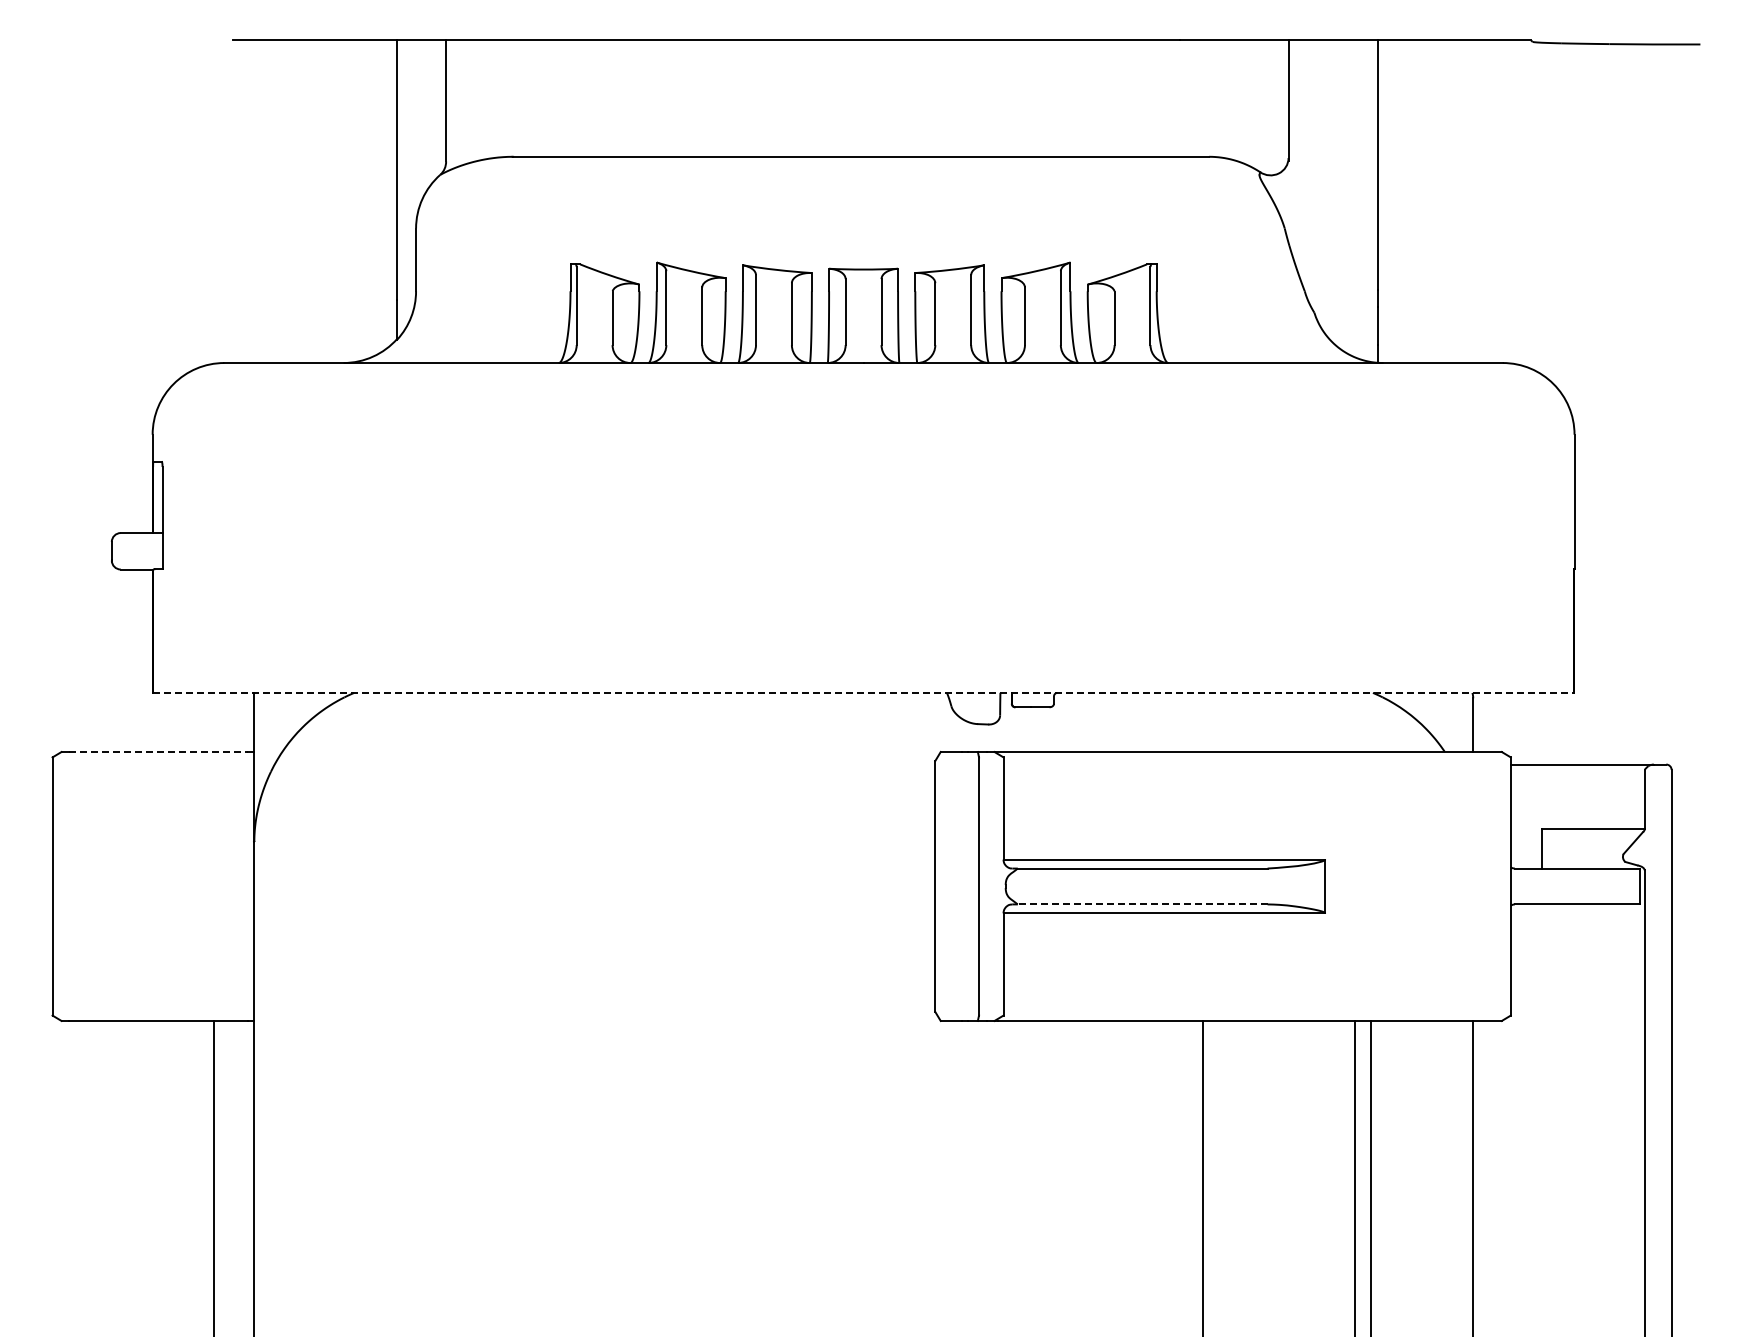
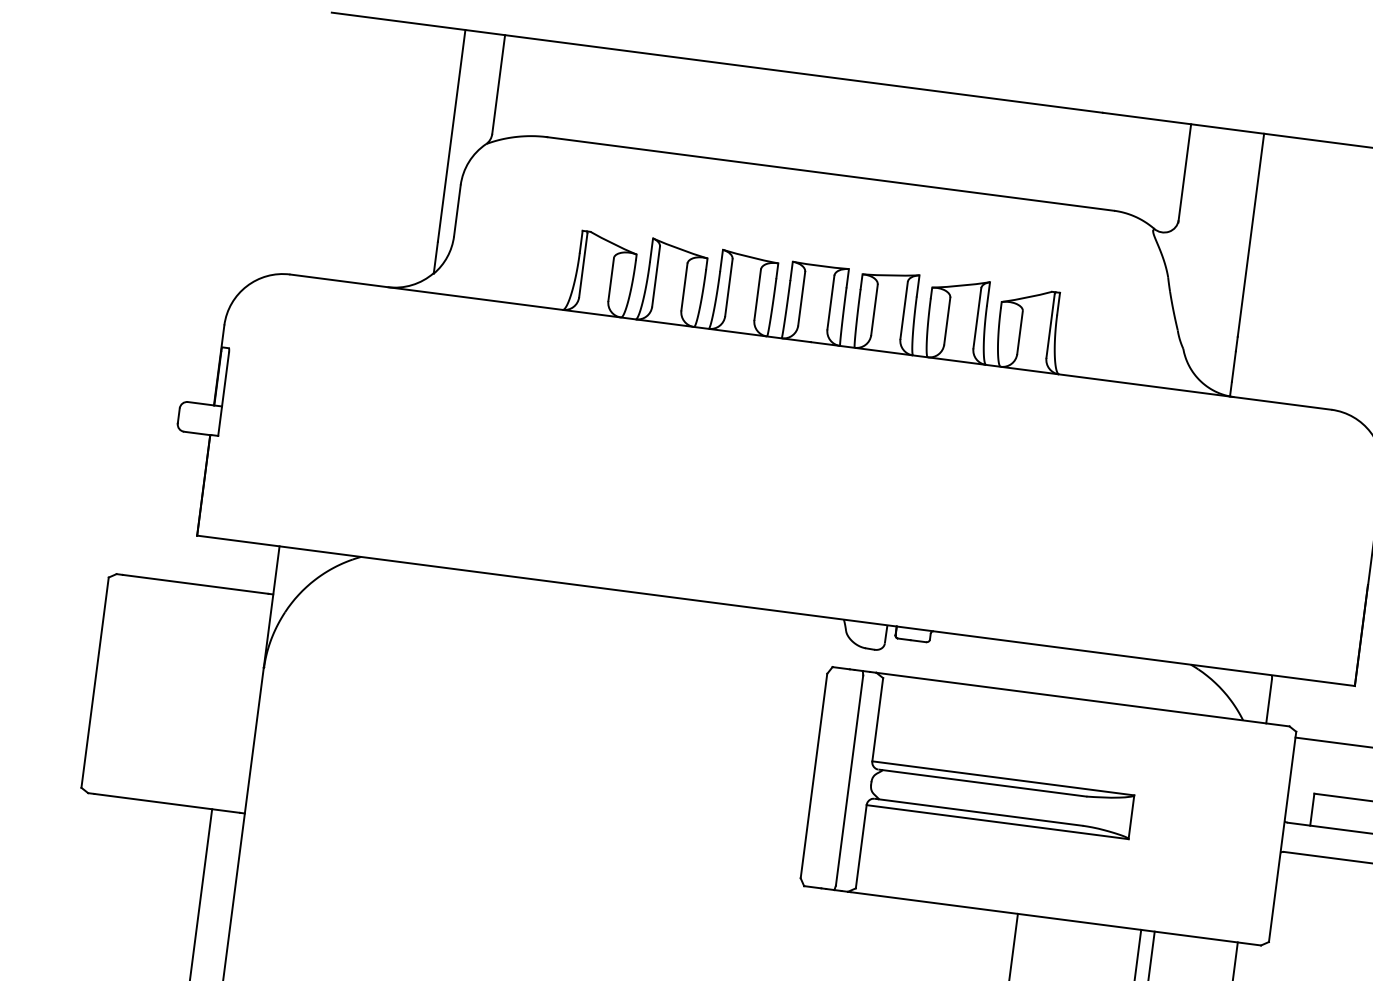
line: (863, 692) -> (775, 610), dashed -> solid
line: (159, 752) -> (196, 584), dashed -> solid
line: (1142, 904) -> (980, 812), dashed -> solid

